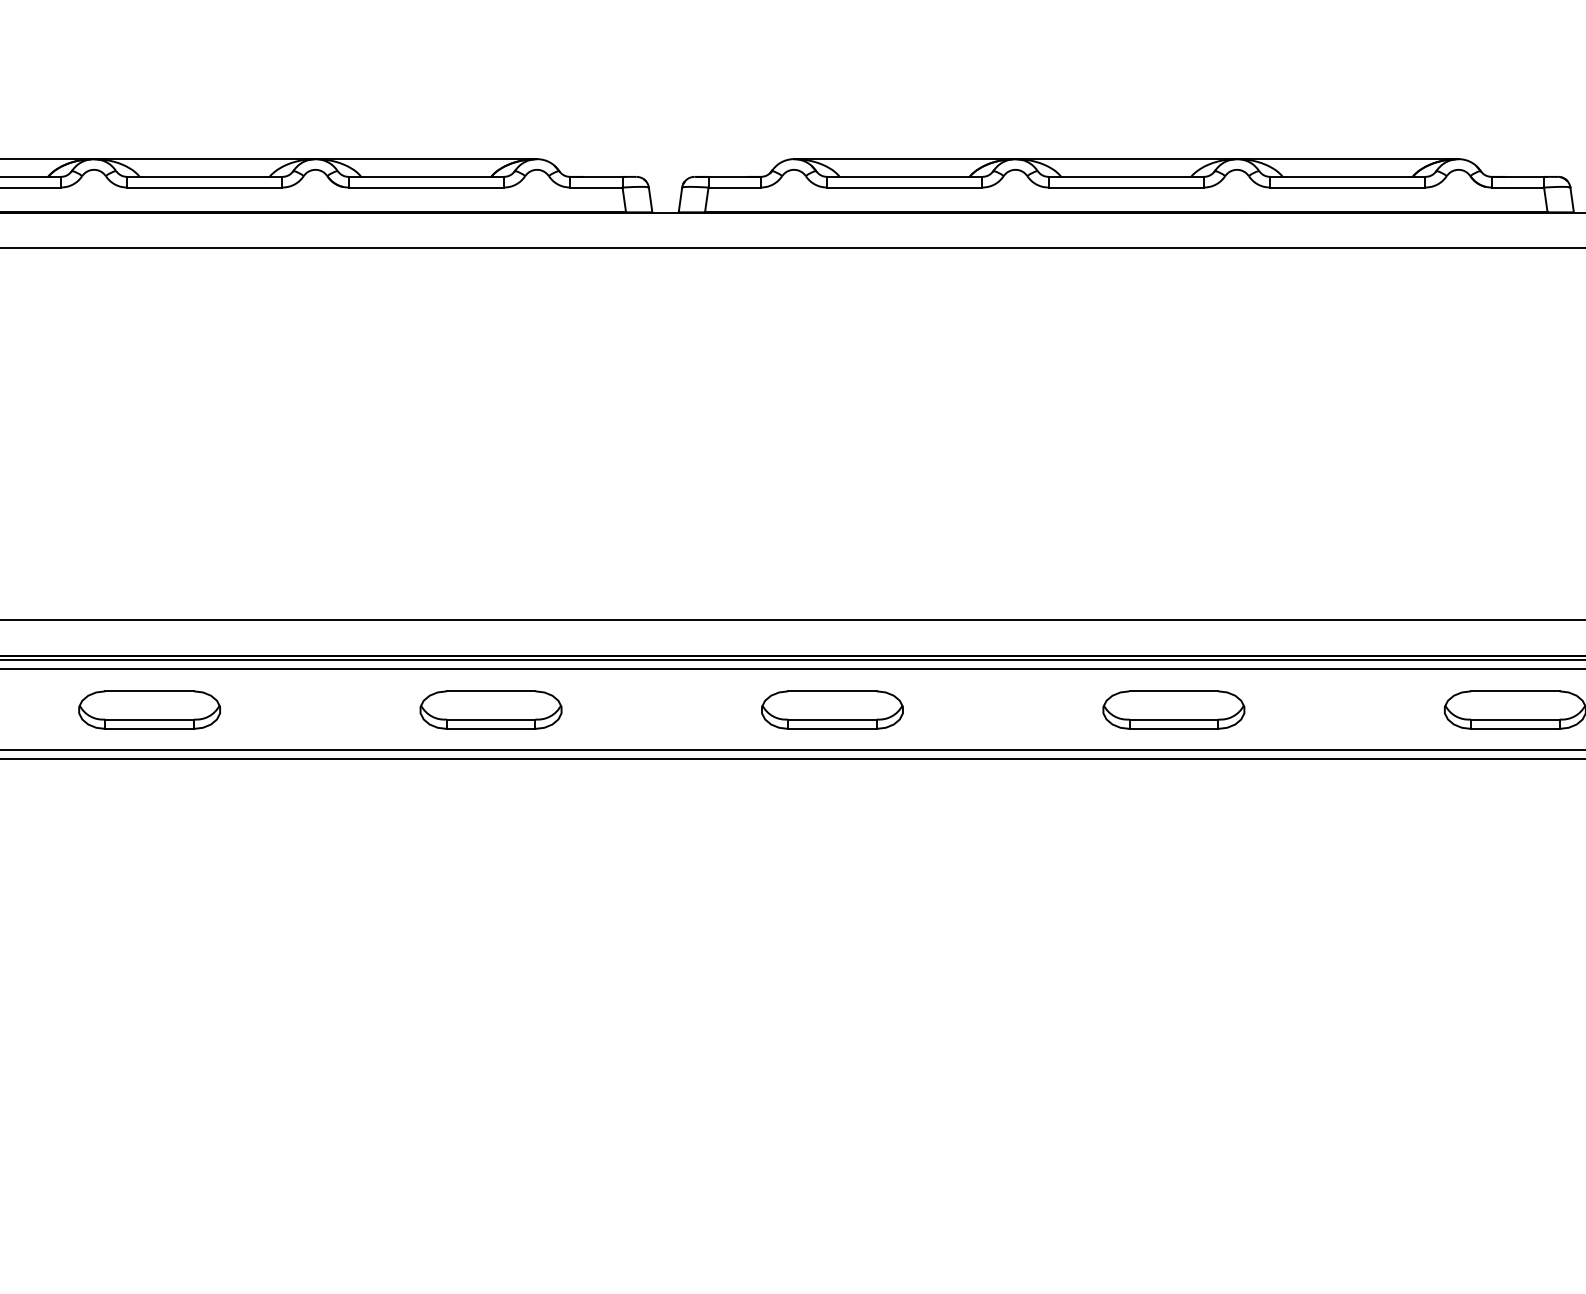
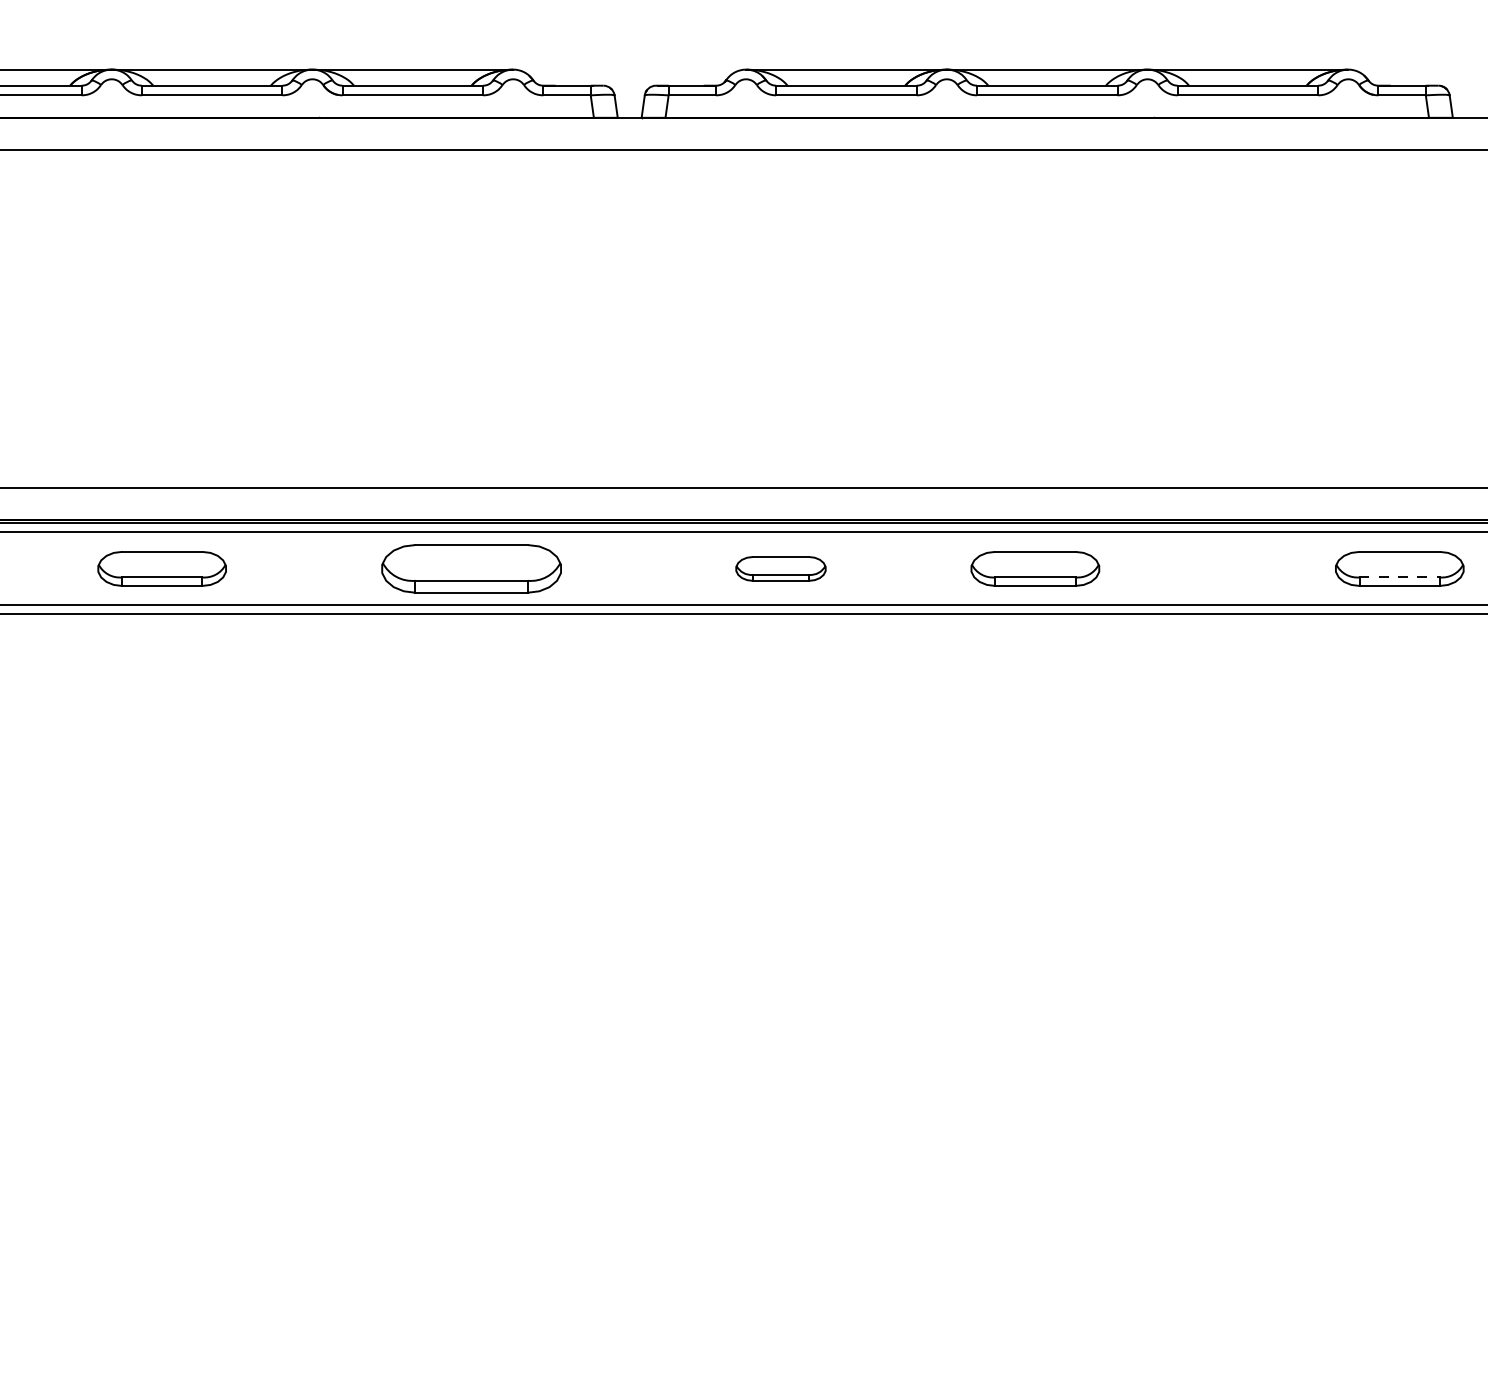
part: (490, 709) -> (471, 568), size x1.4
part: (831, 709) -> (780, 568), size x0.7
part: (1174, 709) -> (1035, 568), moved
line: (1516, 719) -> (1400, 577), solid -> dashed

